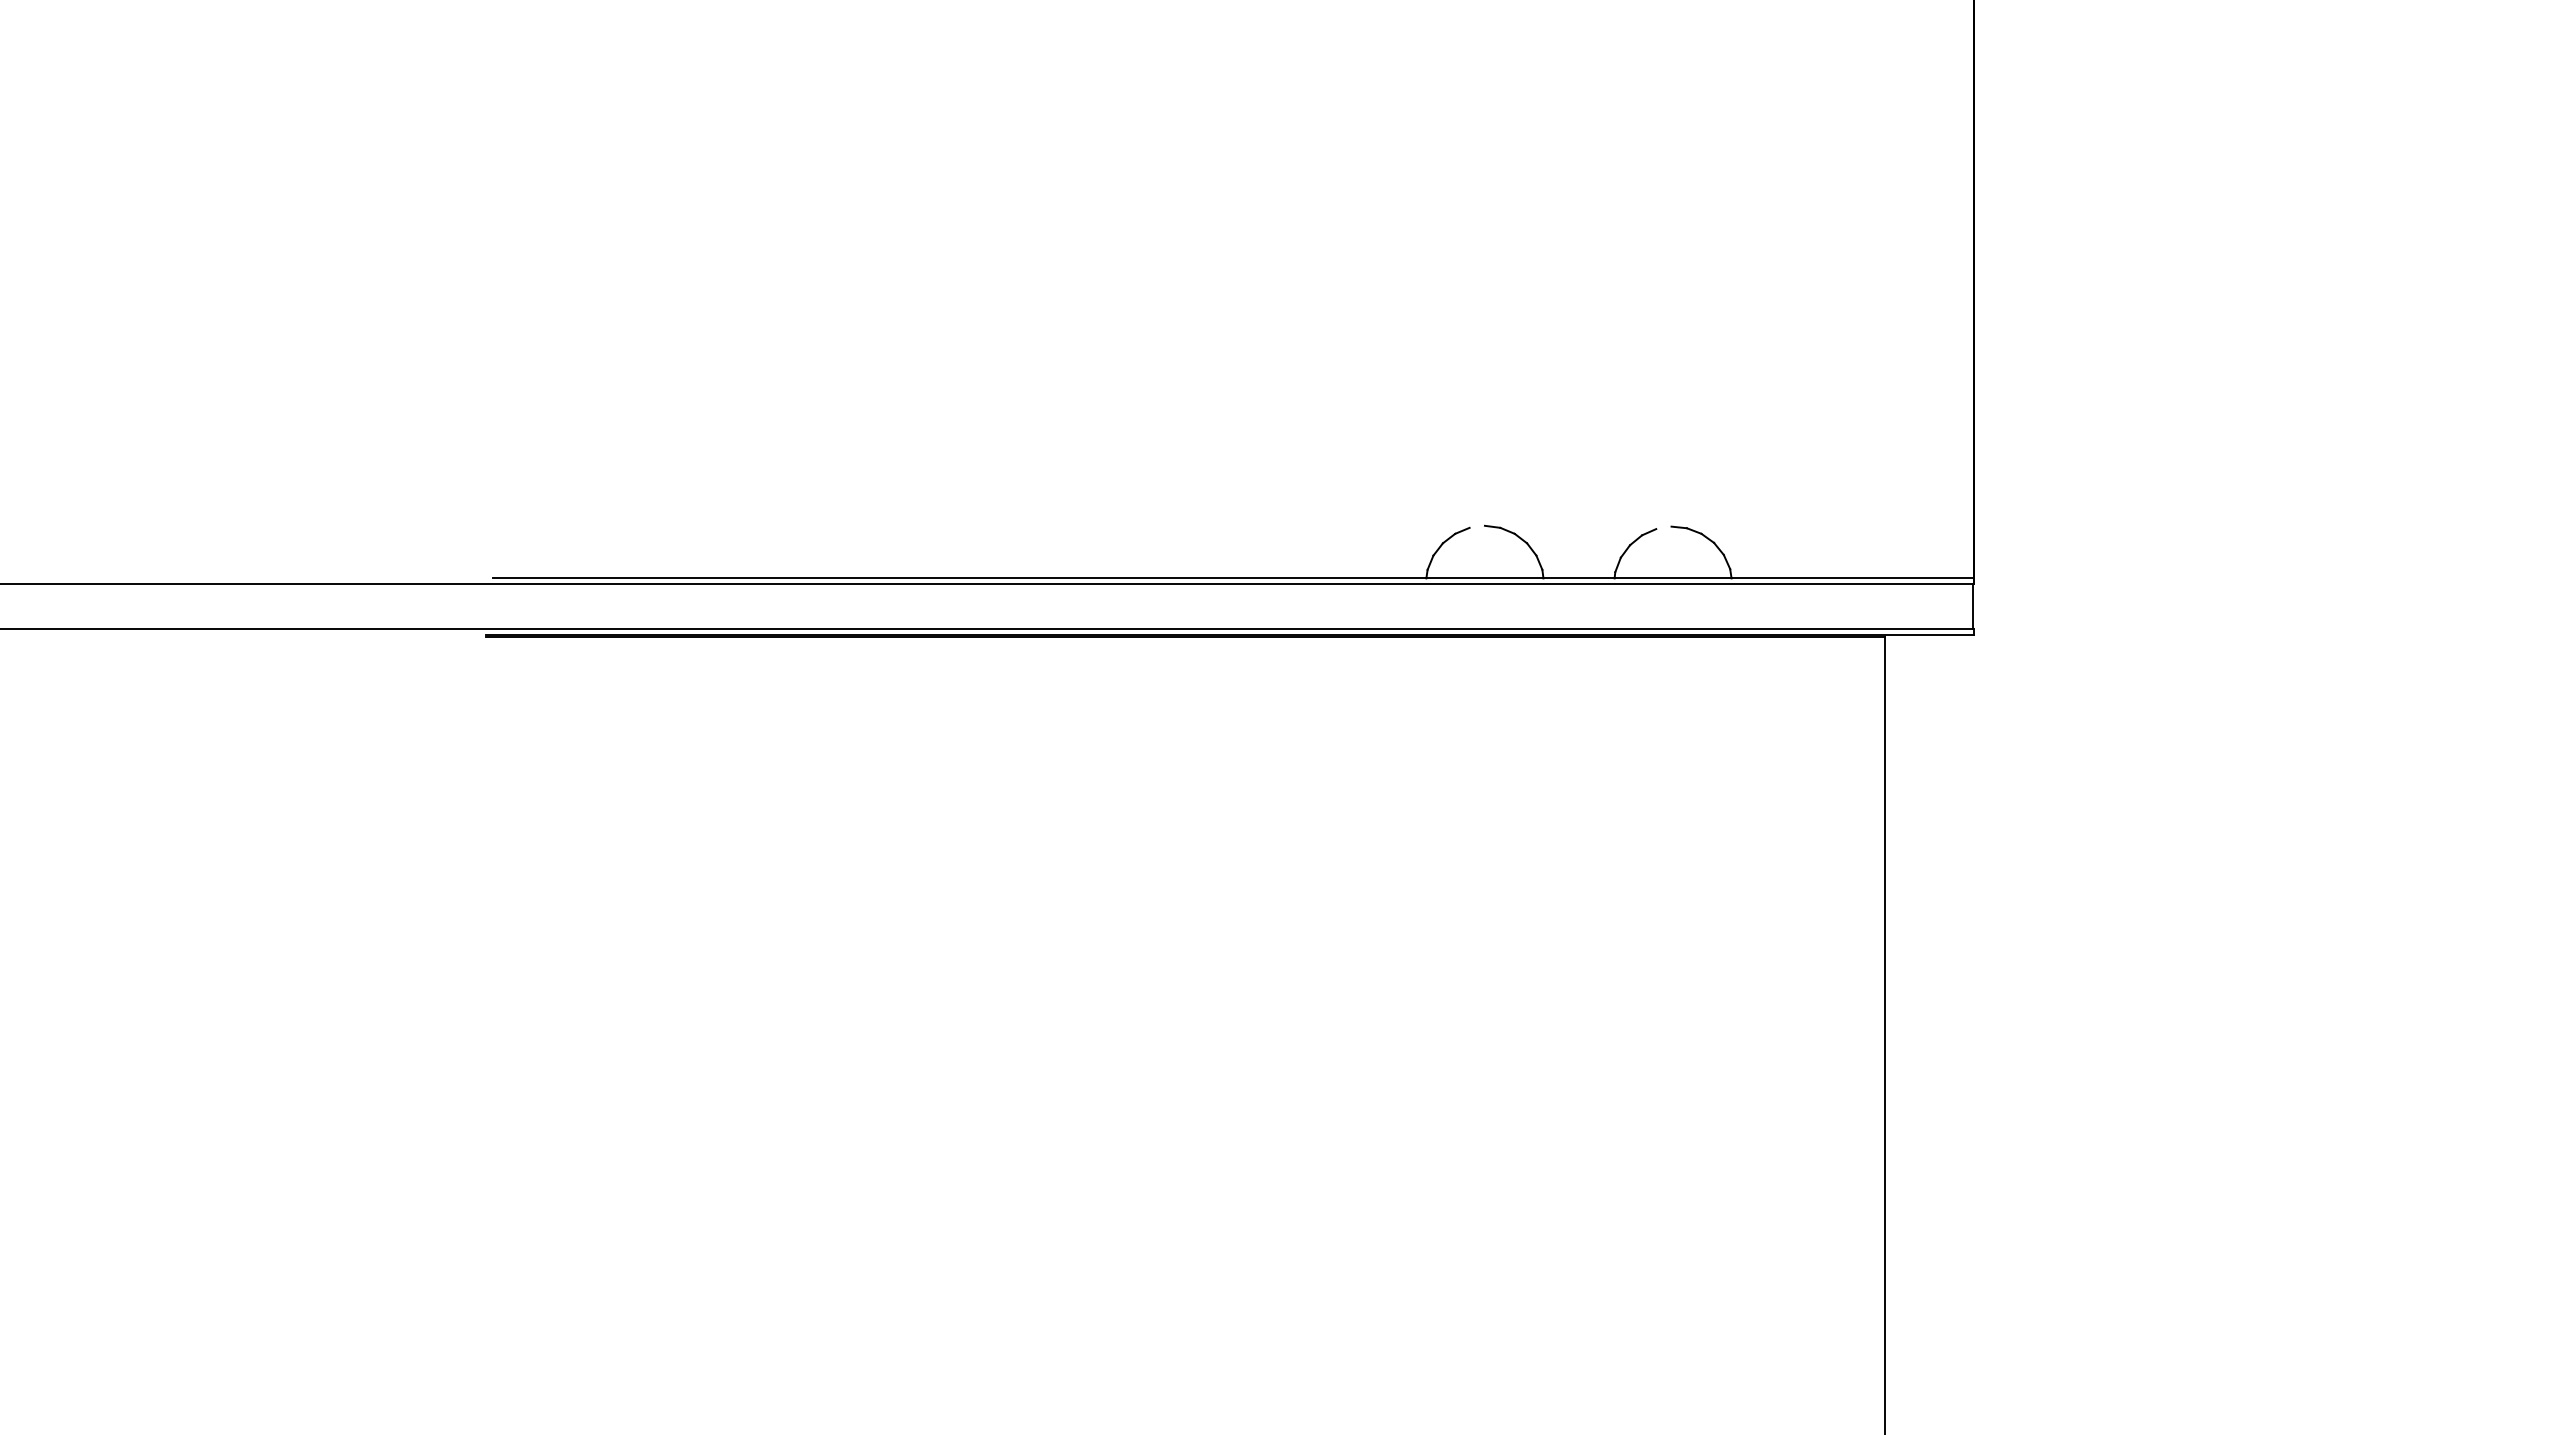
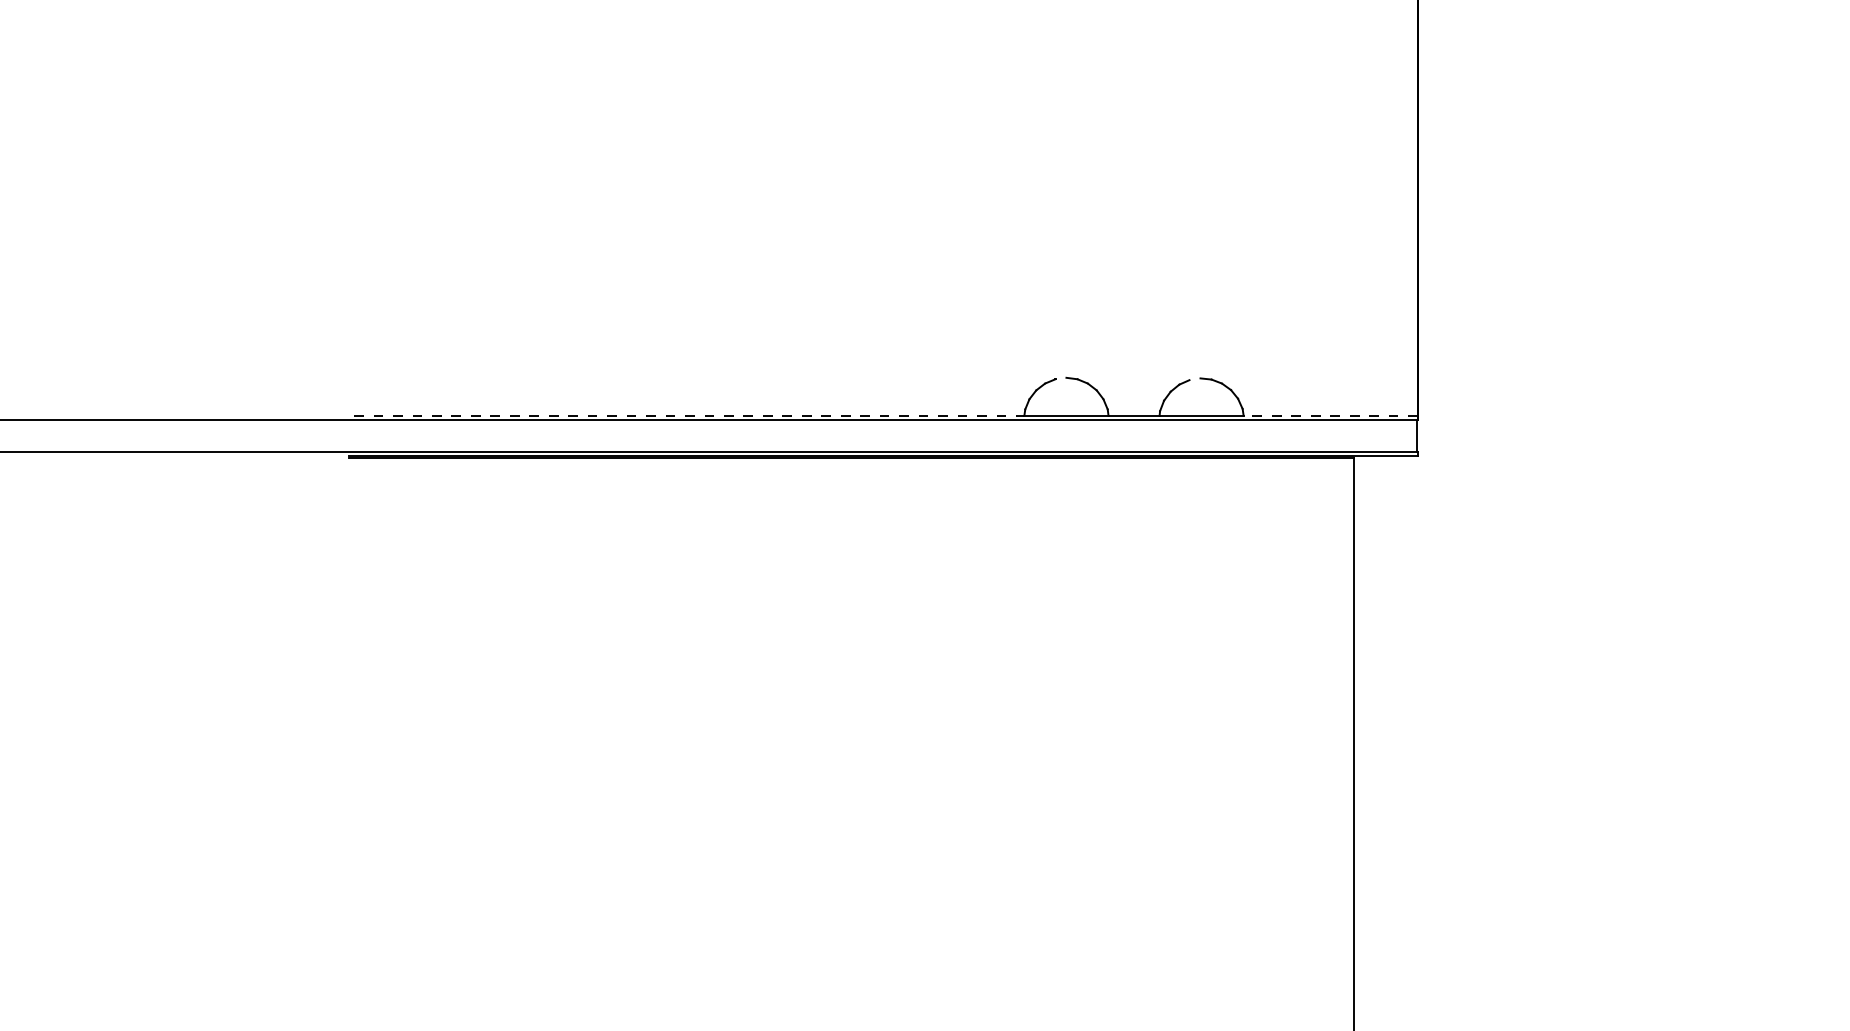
line: (959, 578) -> (689, 415), solid -> dashed
line: (1852, 578) -> (1330, 415), solid -> dashed

